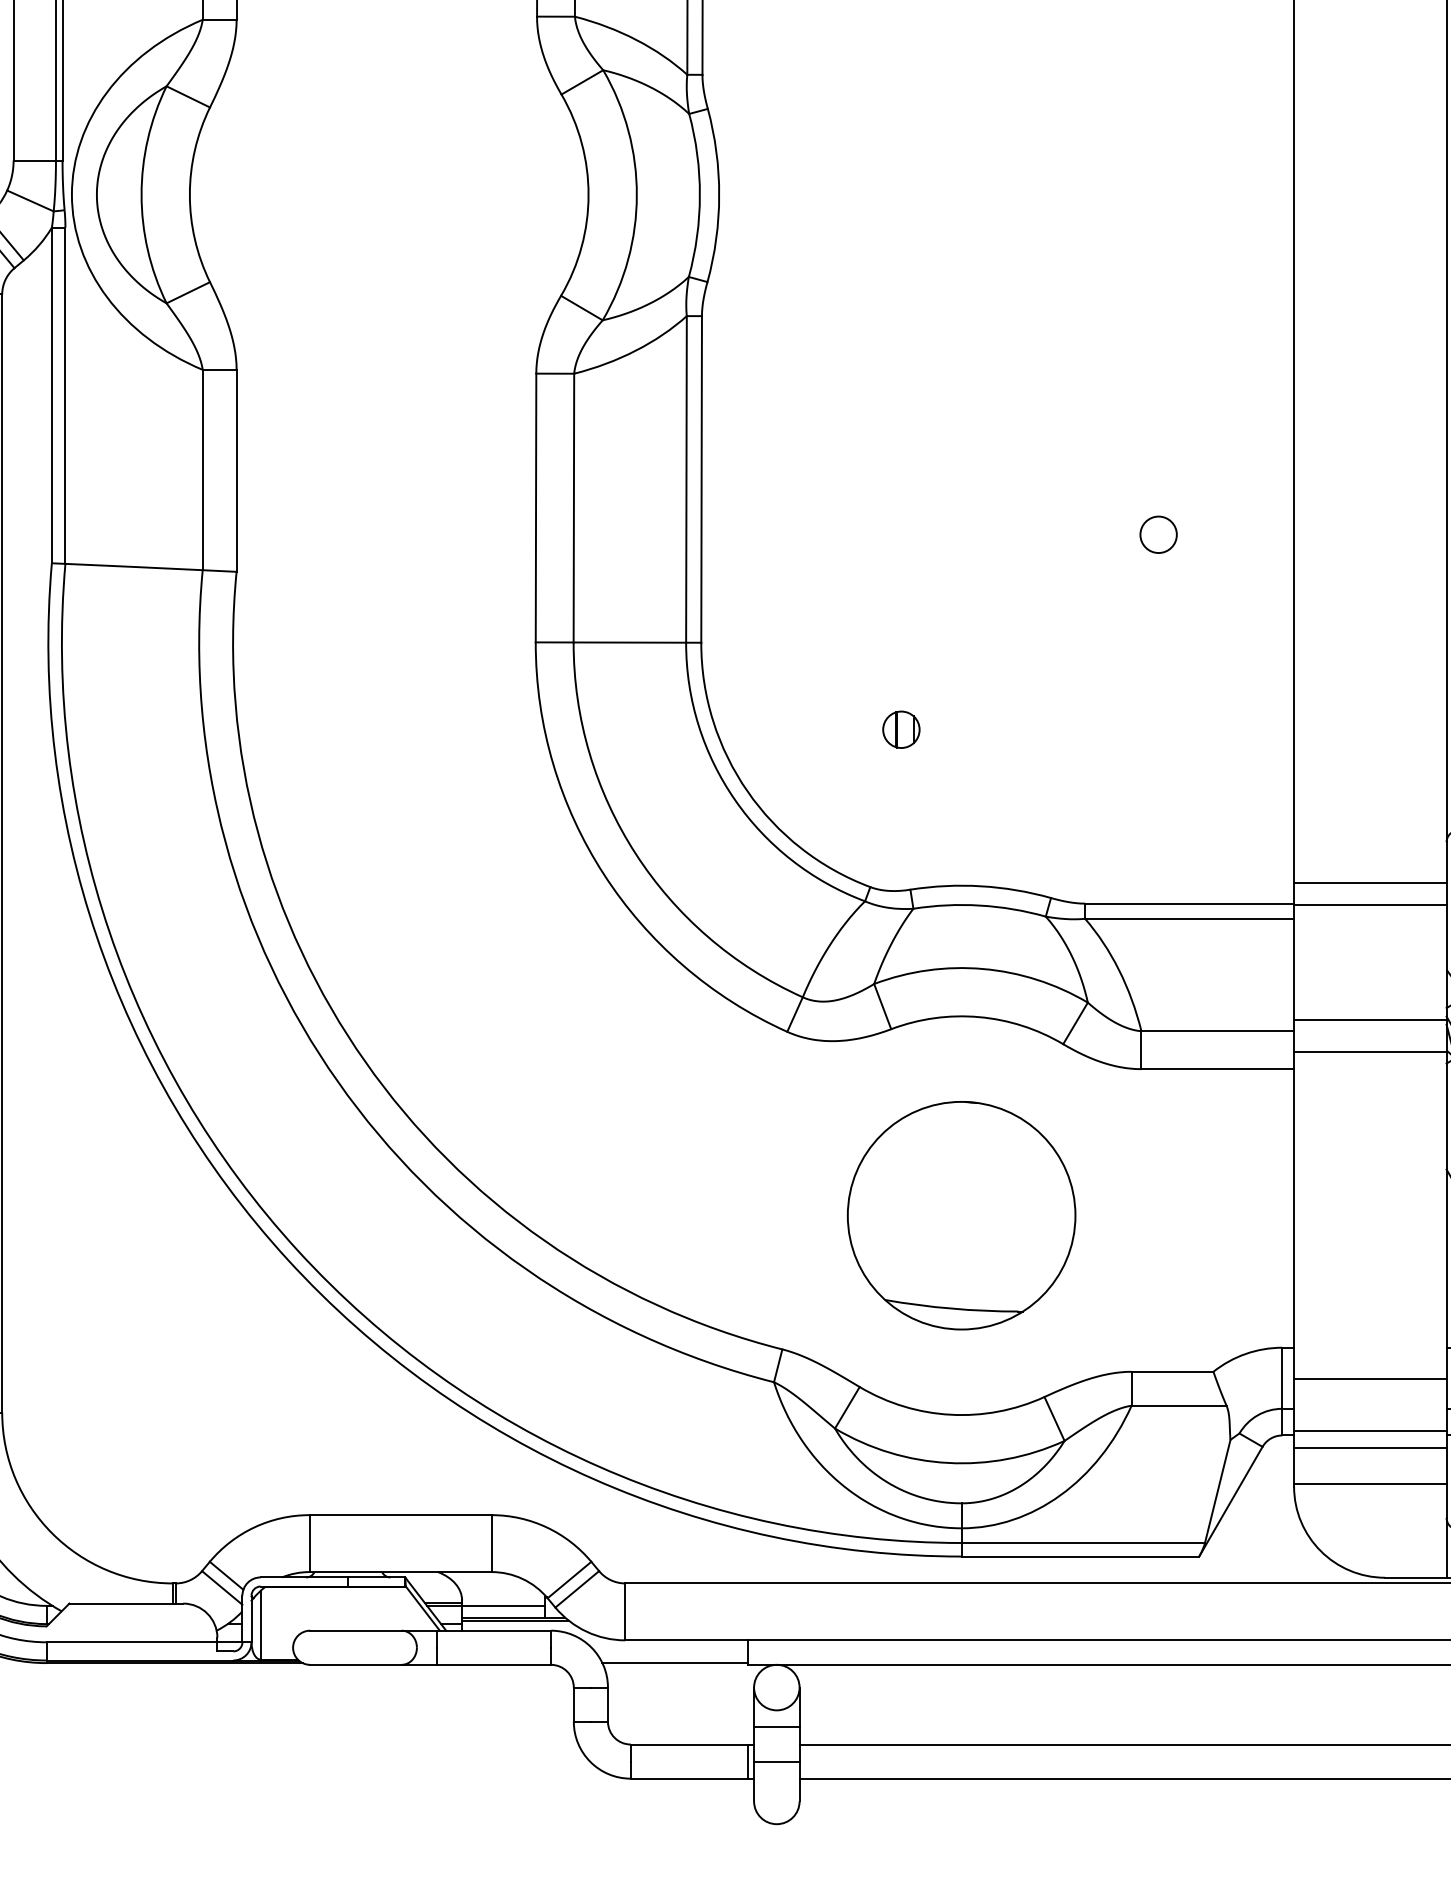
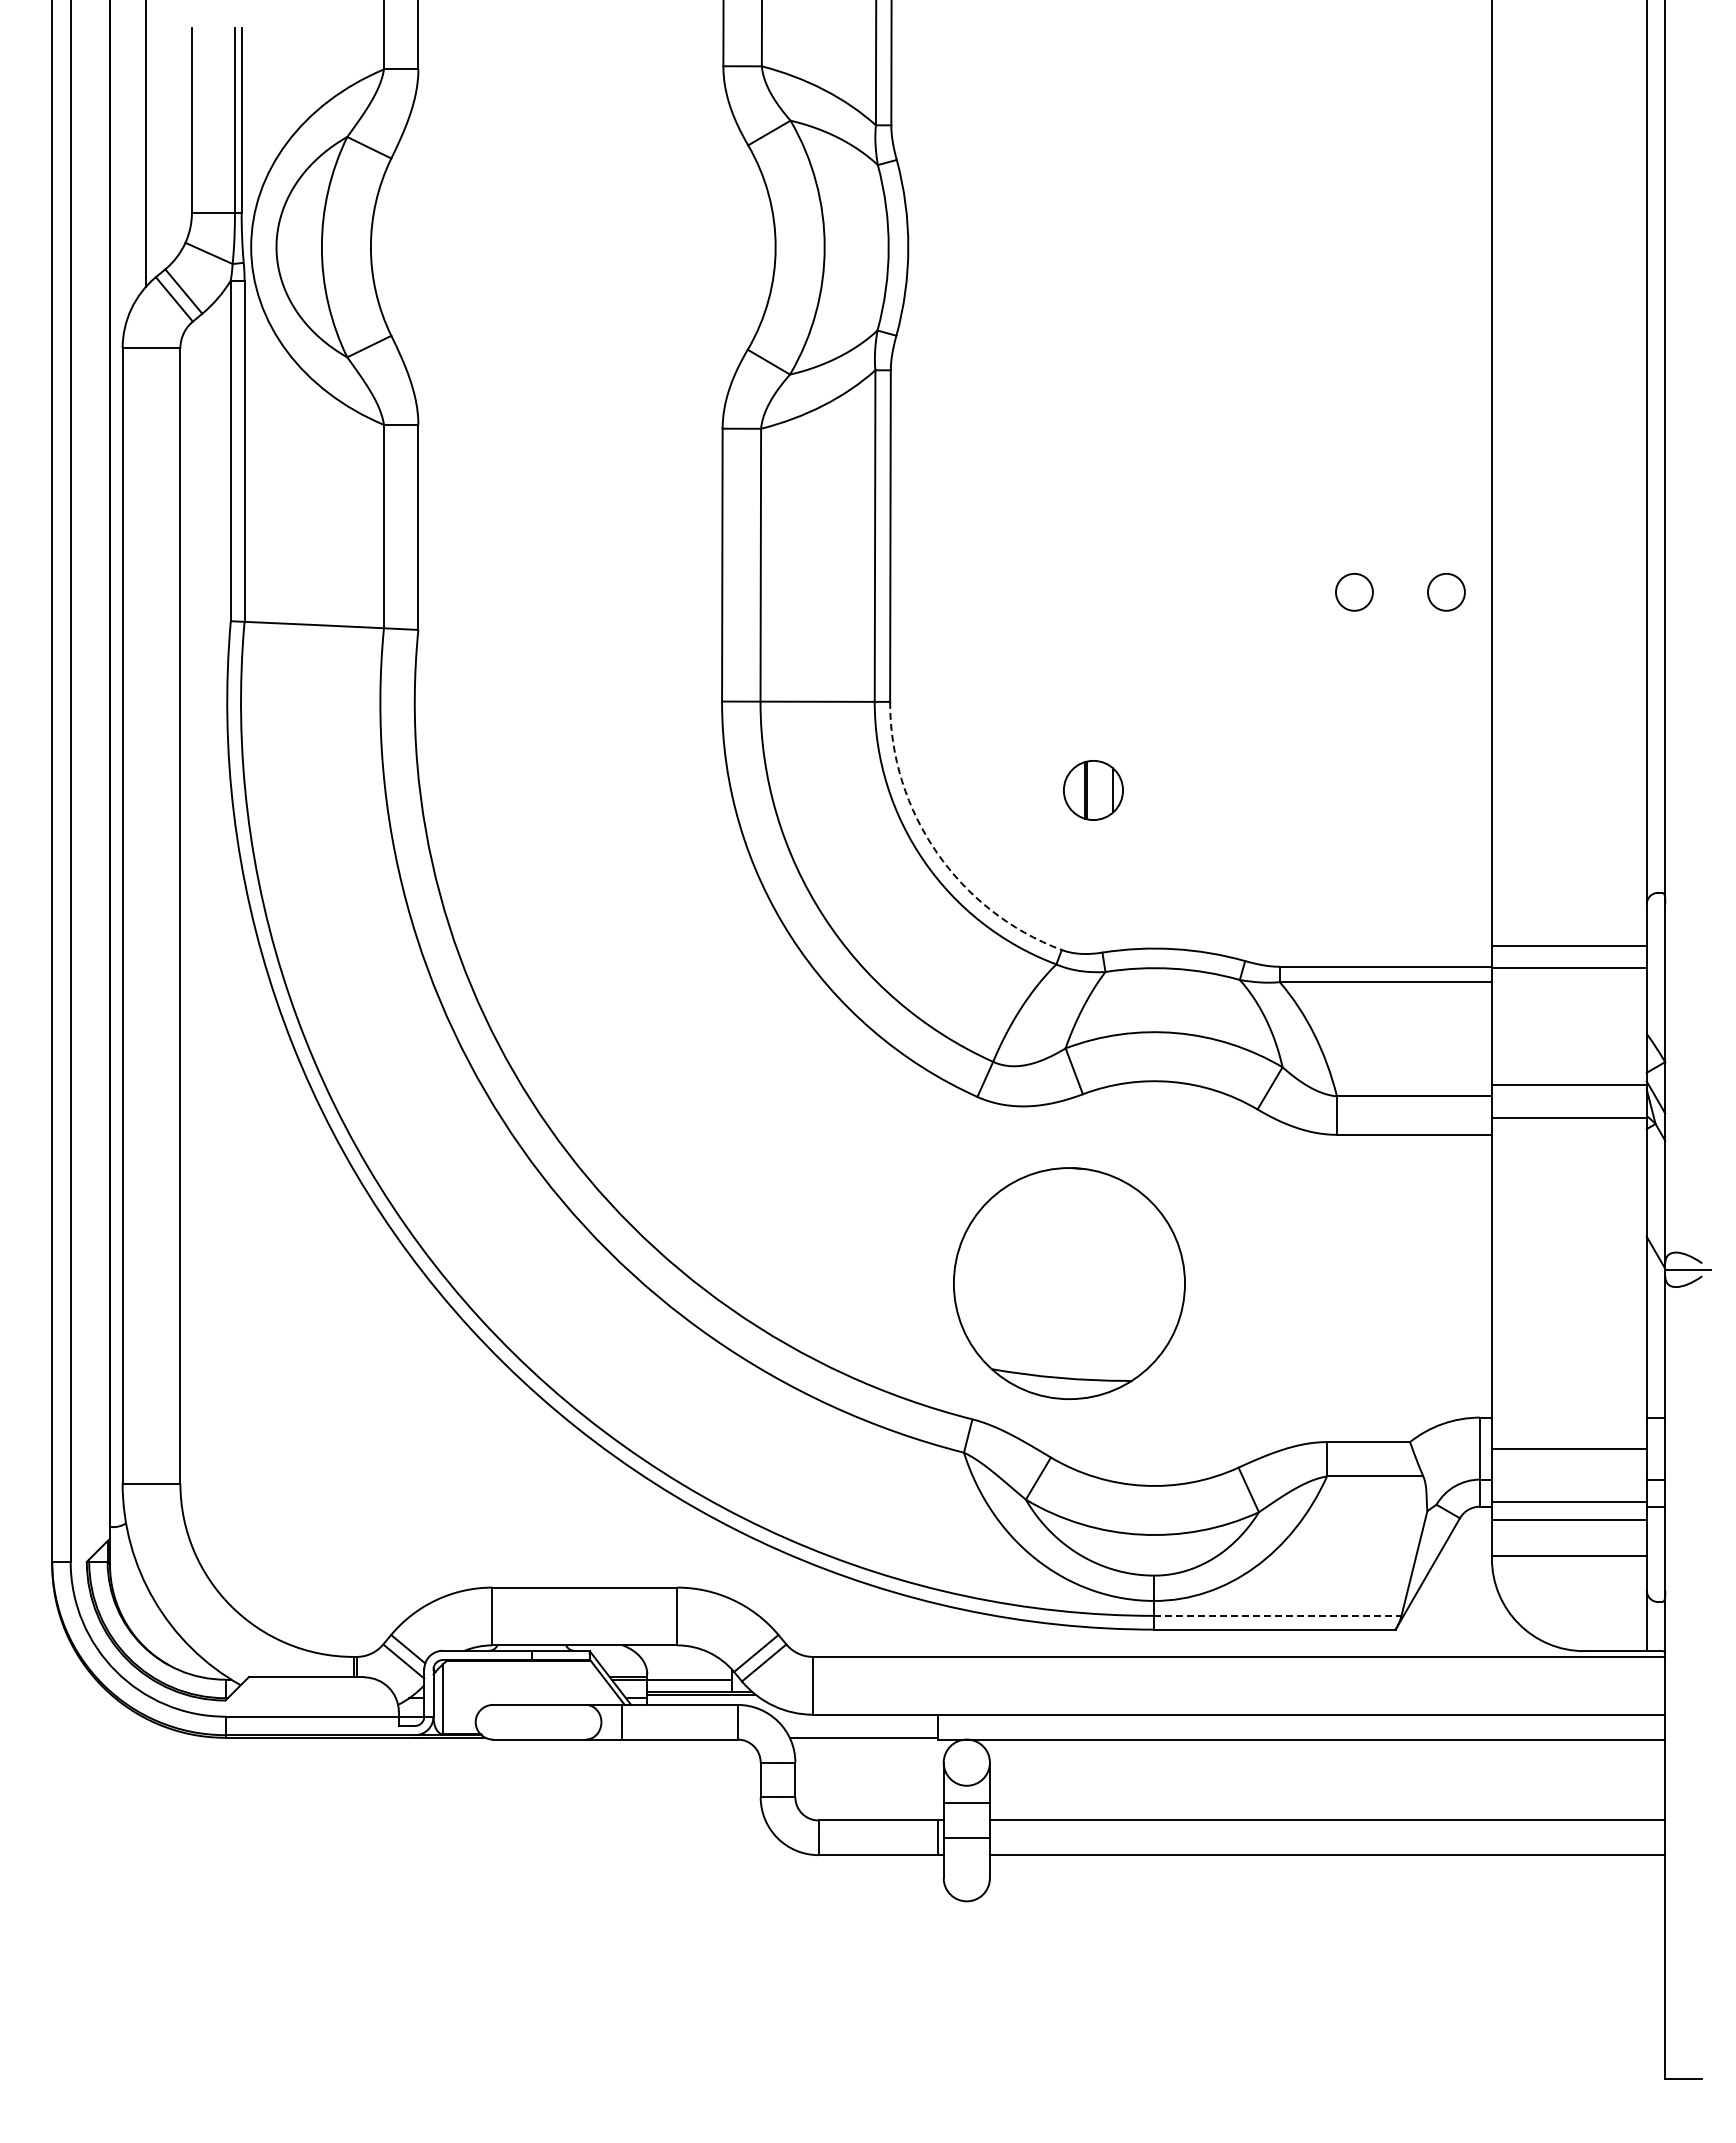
circle: (1249, 534) -> (1446, 592), added
part: (900, 729) -> (1092, 789), size x1.6
arc: (747, 791) -> (937, 852), solid -> dashed
part: (961, 1215) -> (1069, 1283), moved
line: (1082, 1542) -> (1277, 1615), solid -> dashed

